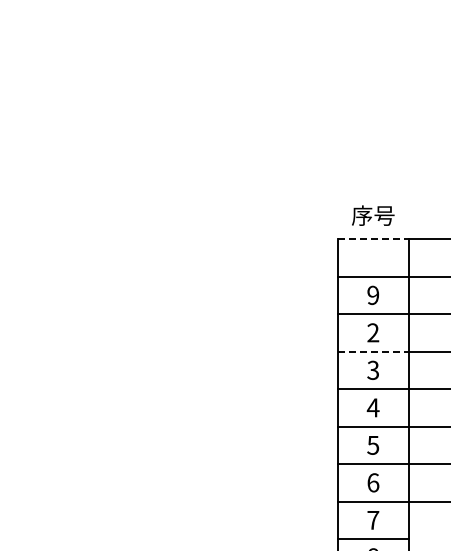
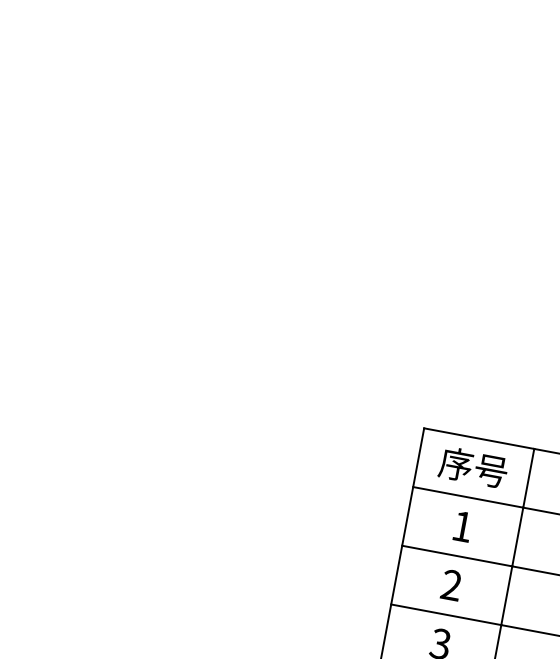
text: (373, 215) -> (474, 467), moved
line: (373, 239) -> (479, 439), dashed -> solid
text: (373, 295) -> (462, 526), 9 -> 1
line: (373, 351) -> (446, 614), dashed -> solid

